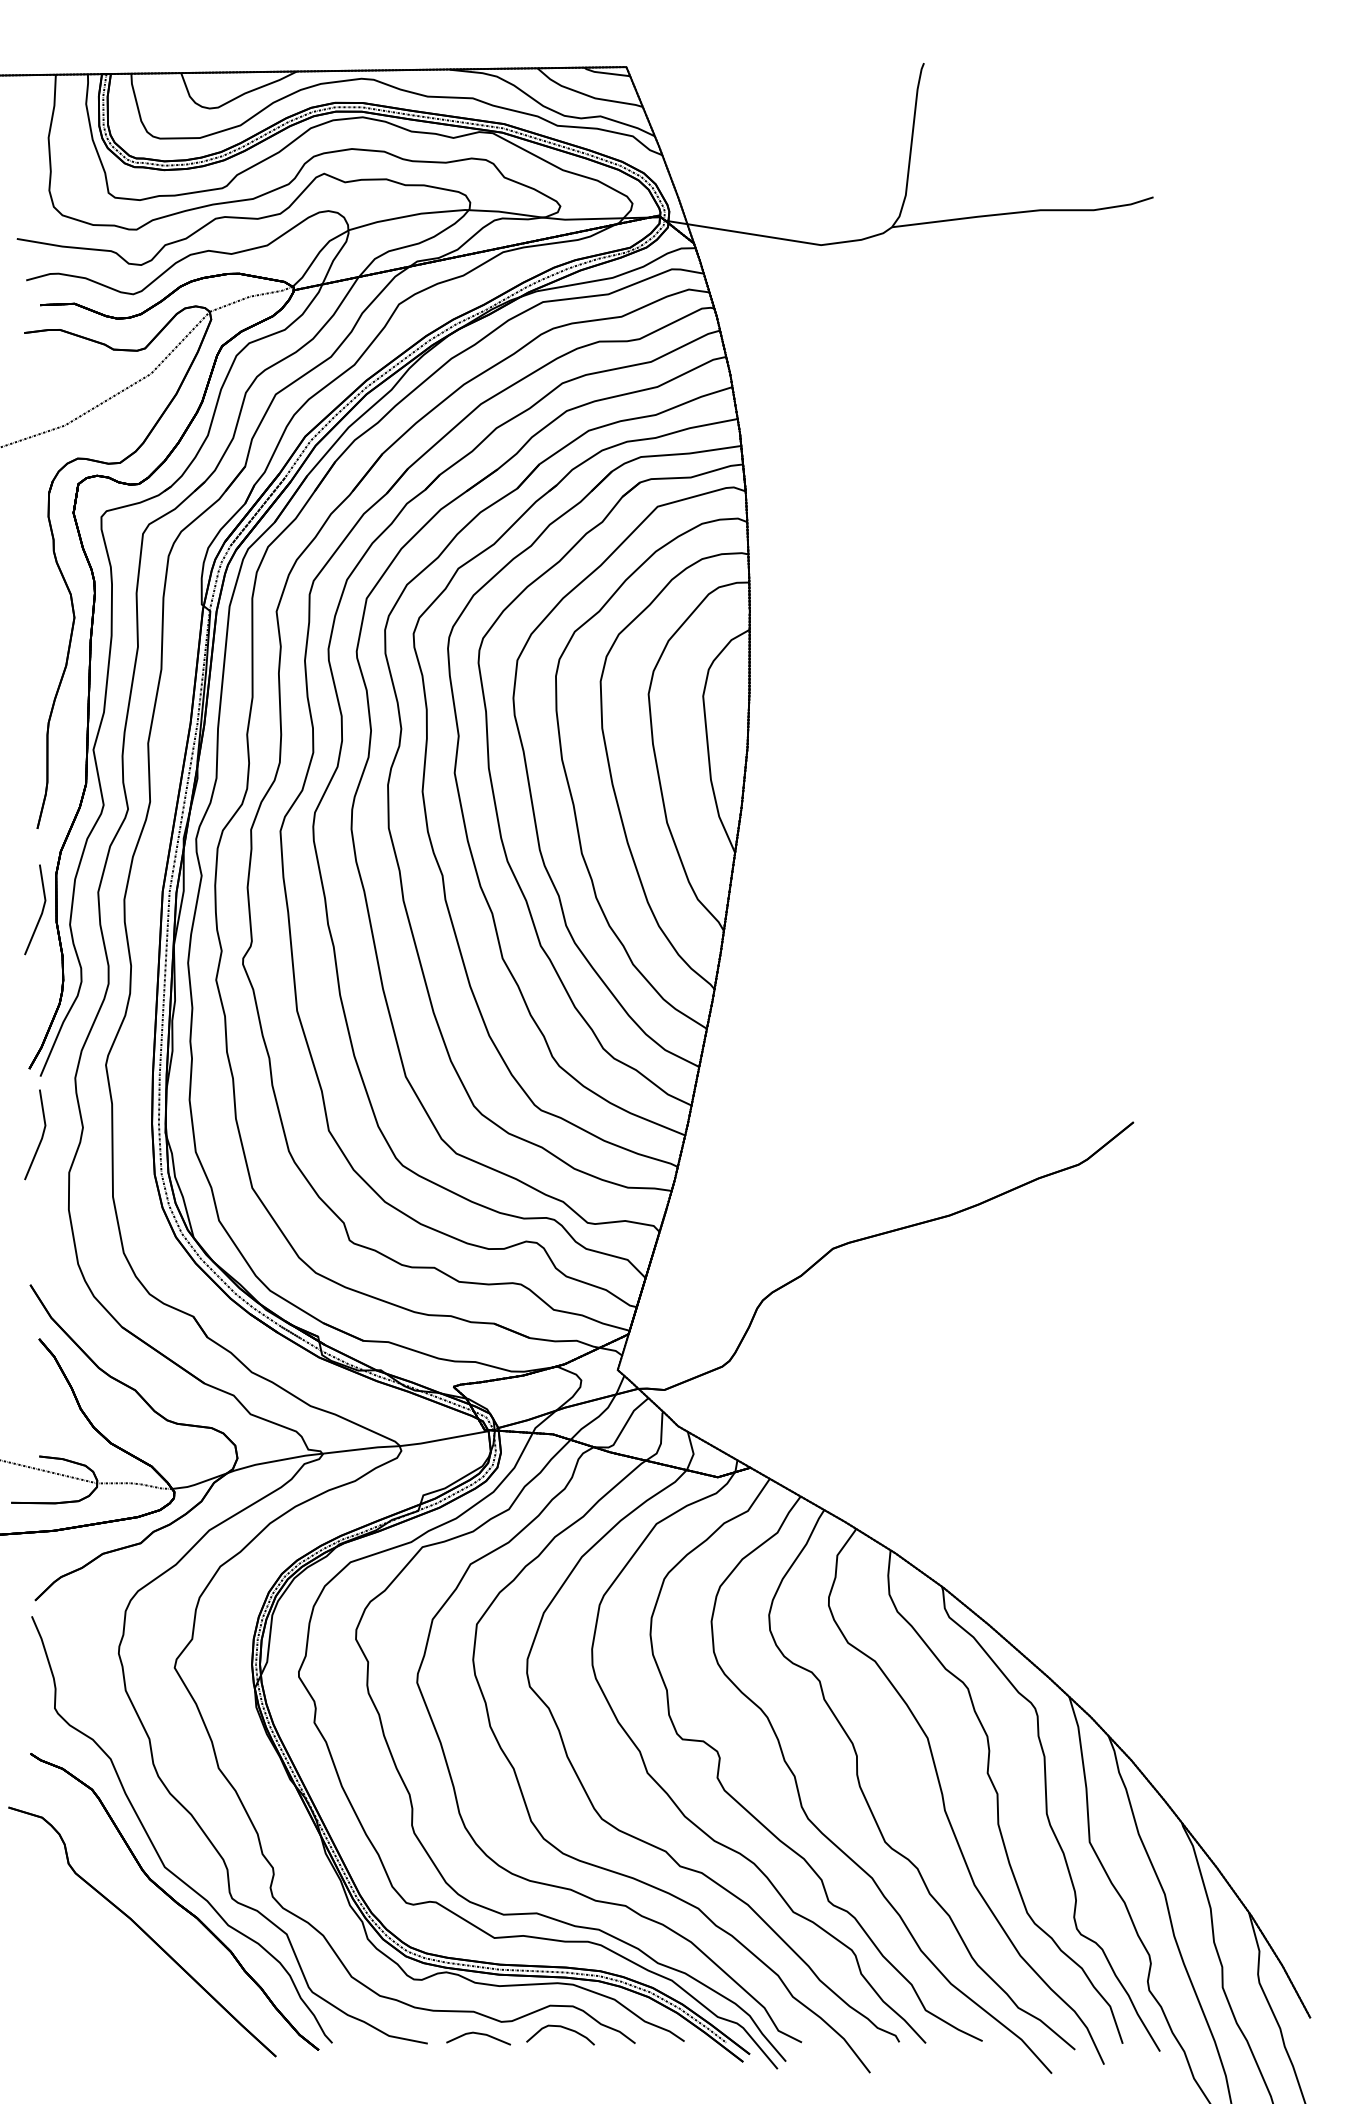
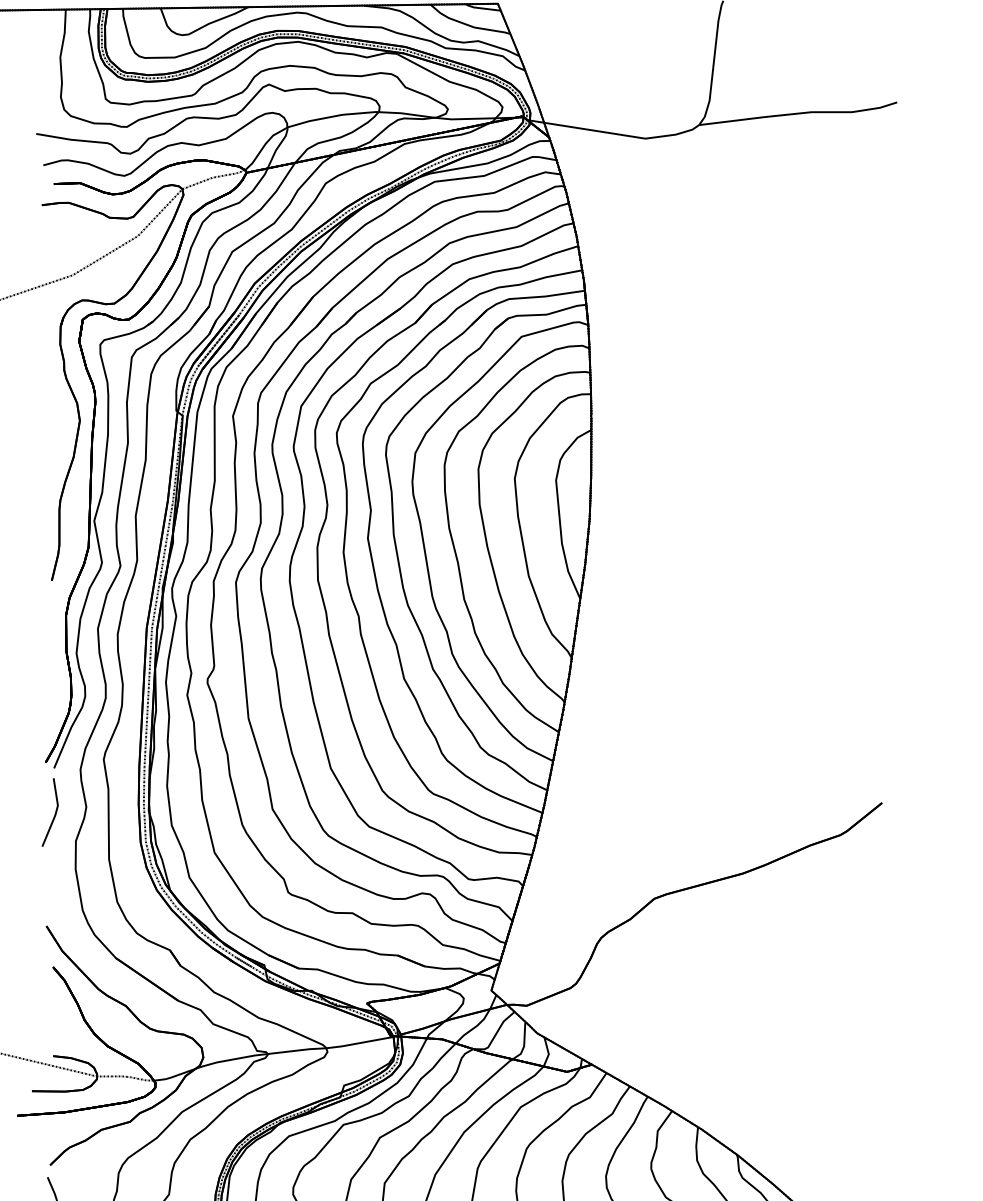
line: (41, 910) -> (54, 642), removed

